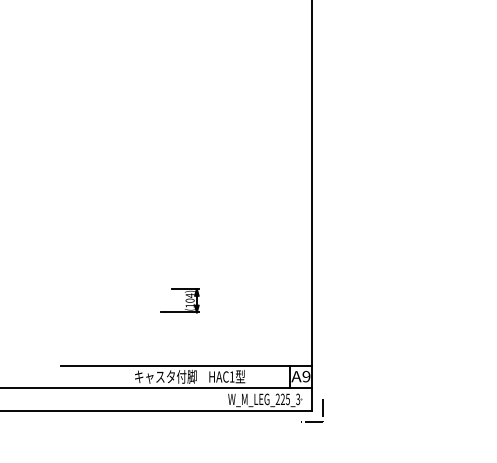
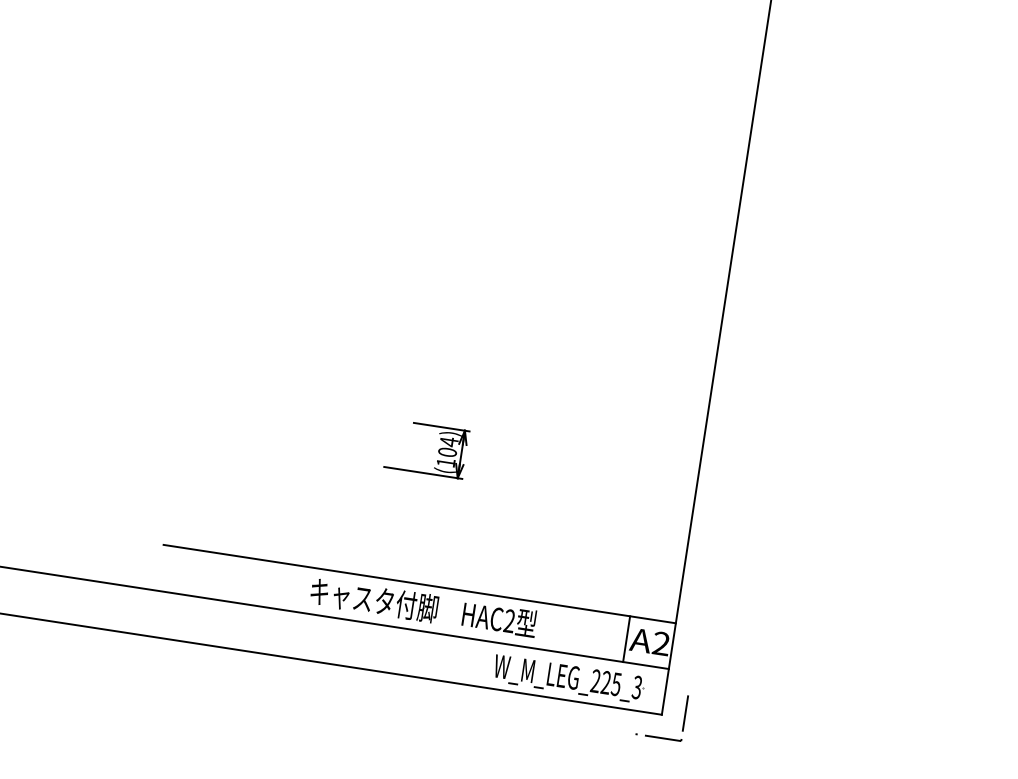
text: (231, 376) -> (508, 619), HAC1 -> HAC2
text: (306, 376) -> (661, 643), A9 -> A2

